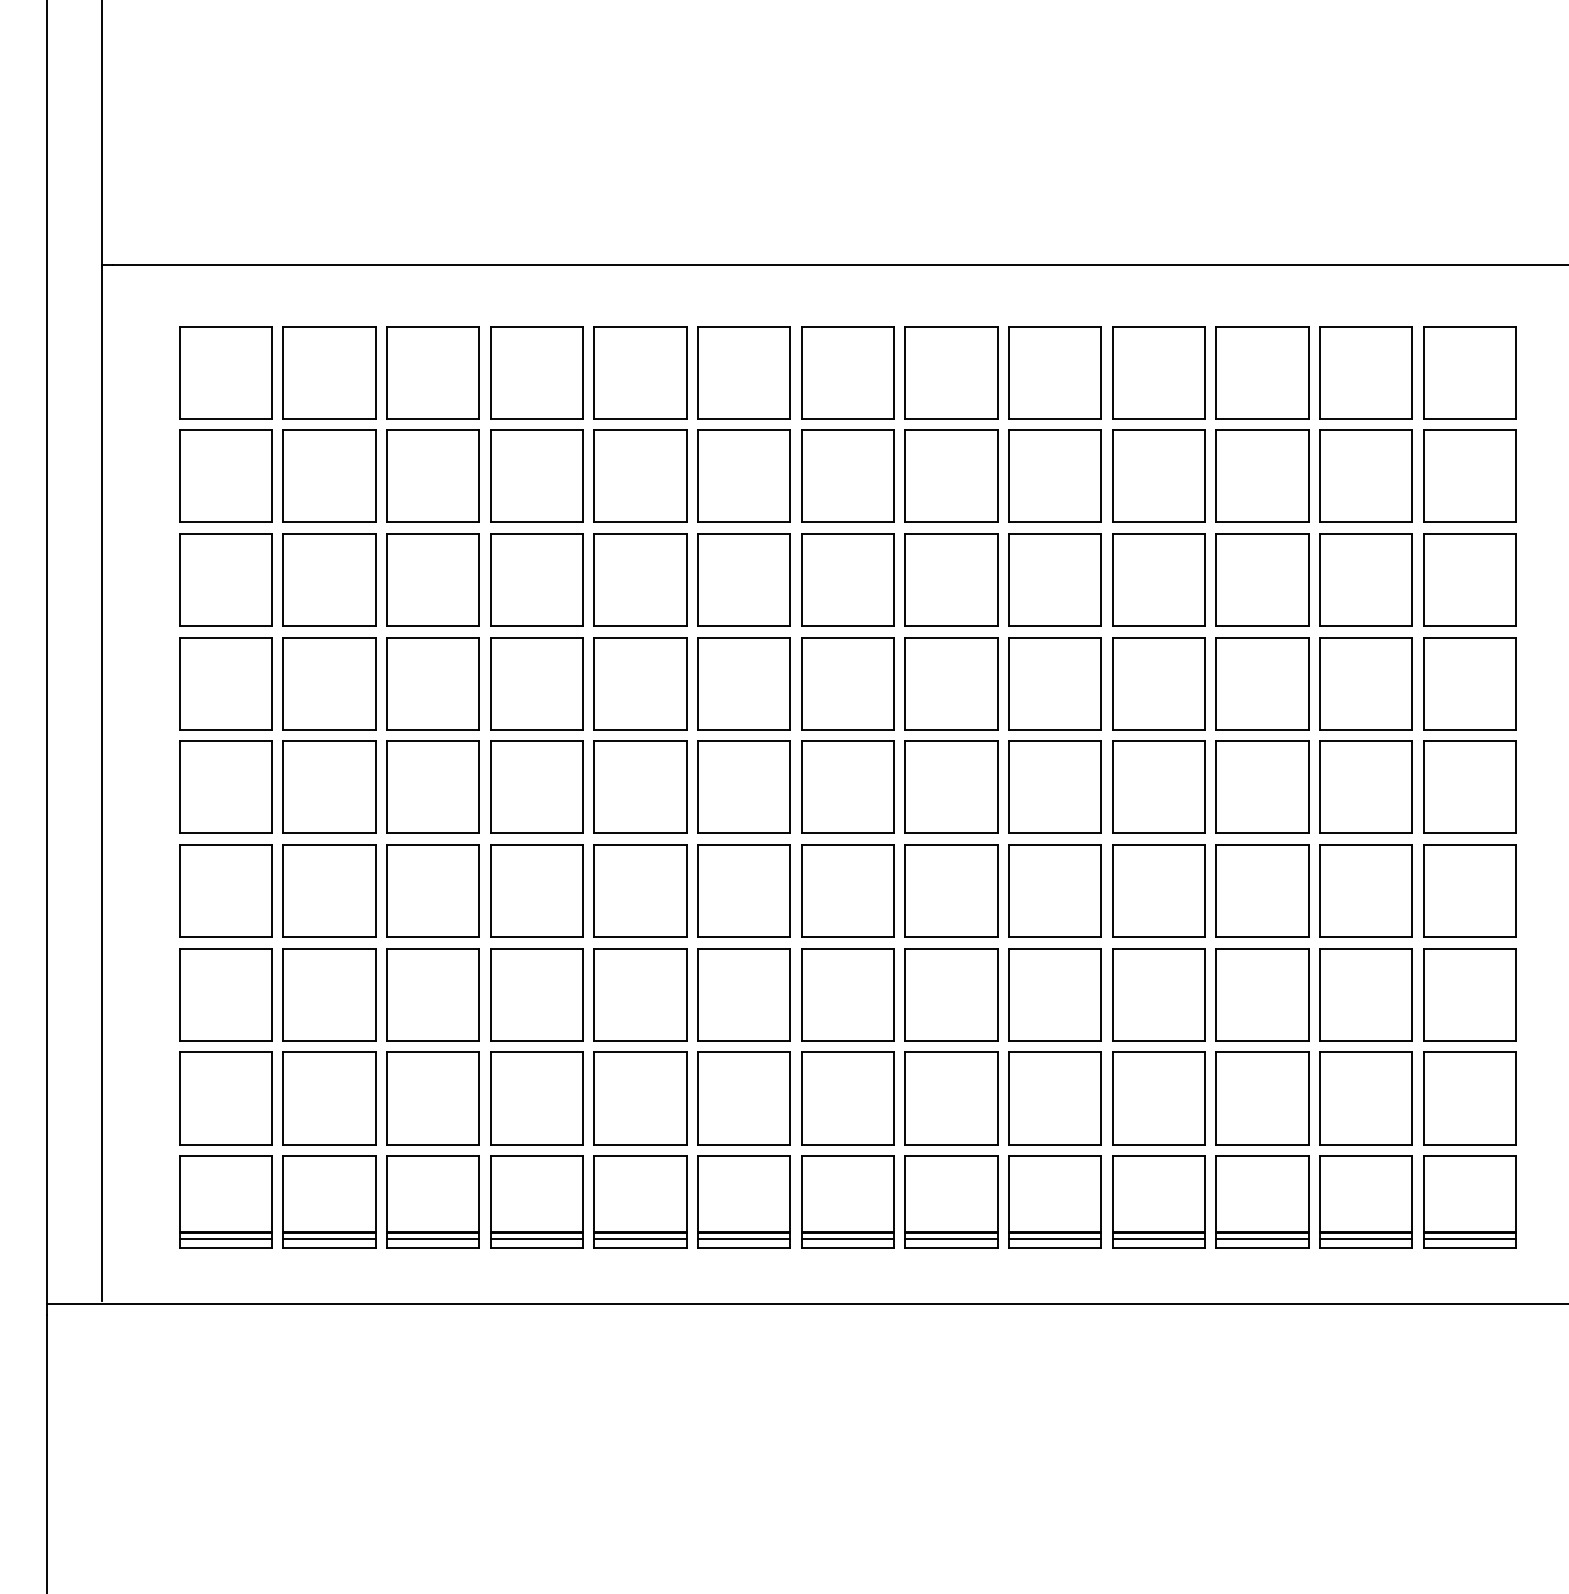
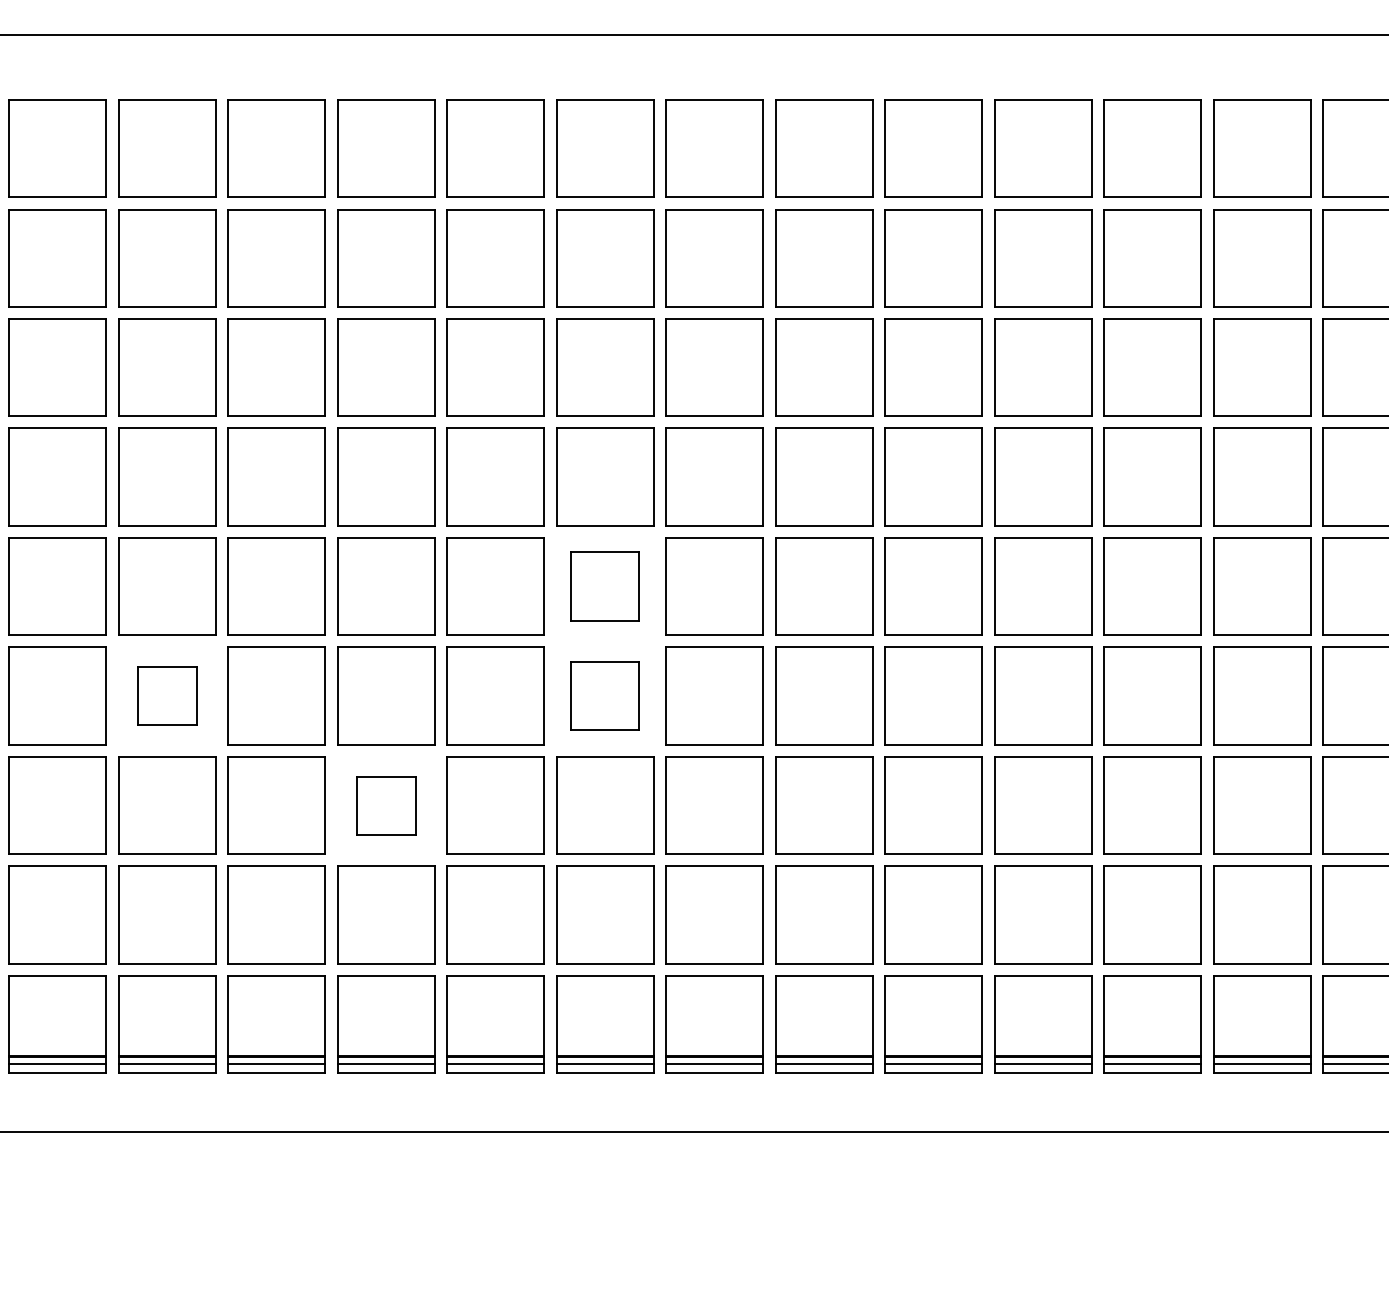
part: (743, 786) -> (604, 585), size x0.7
part: (329, 890) -> (167, 695), size x0.6
part: (743, 890) -> (604, 695), size x0.7
part: (536, 994) -> (385, 805), size x0.6

